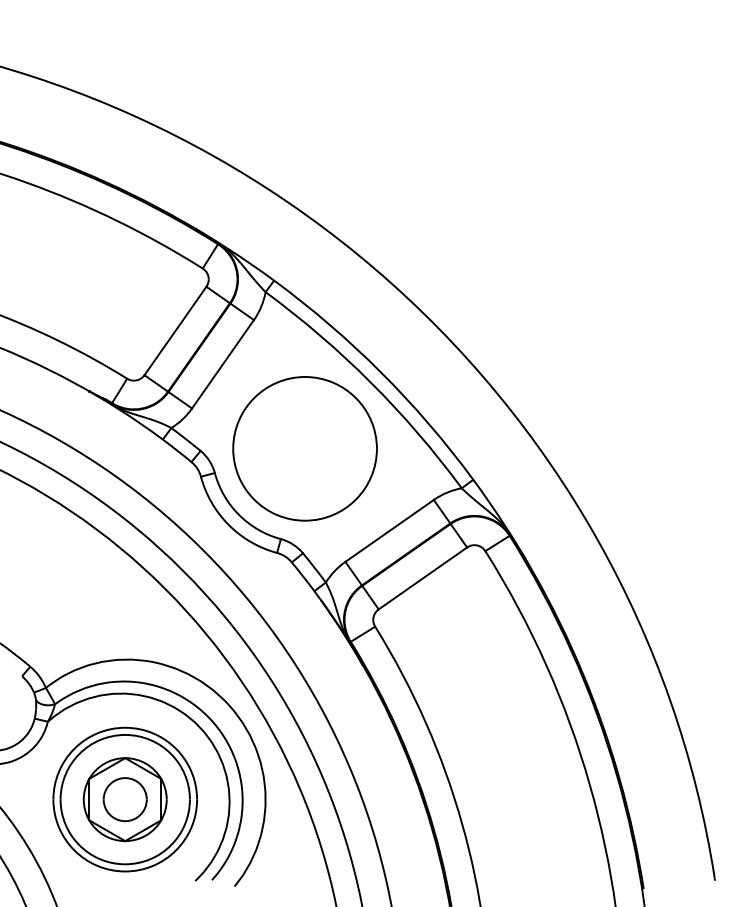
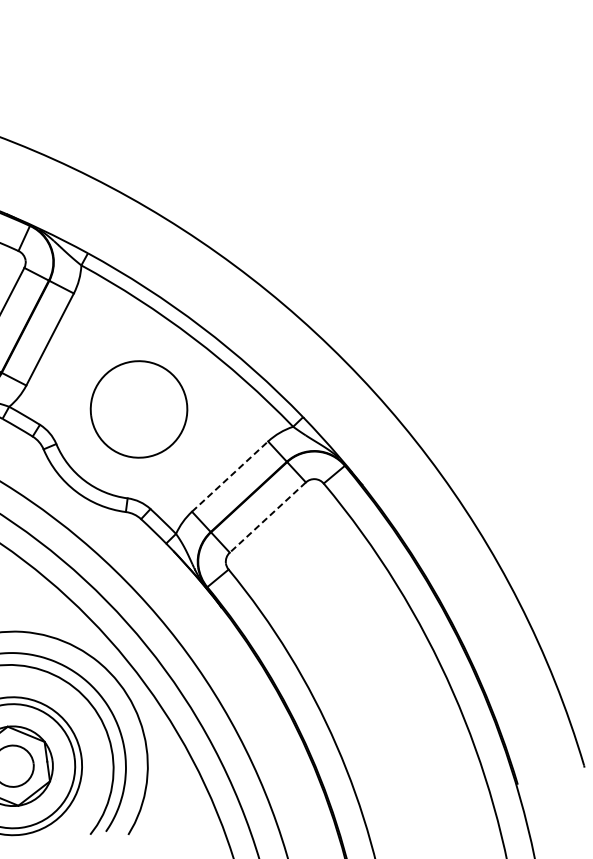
part: (304, 448) -> (138, 409), size x0.7
line: (389, 530) -> (229, 476), solid -> dashed
line: (422, 578) -> (267, 517), solid -> dashed

